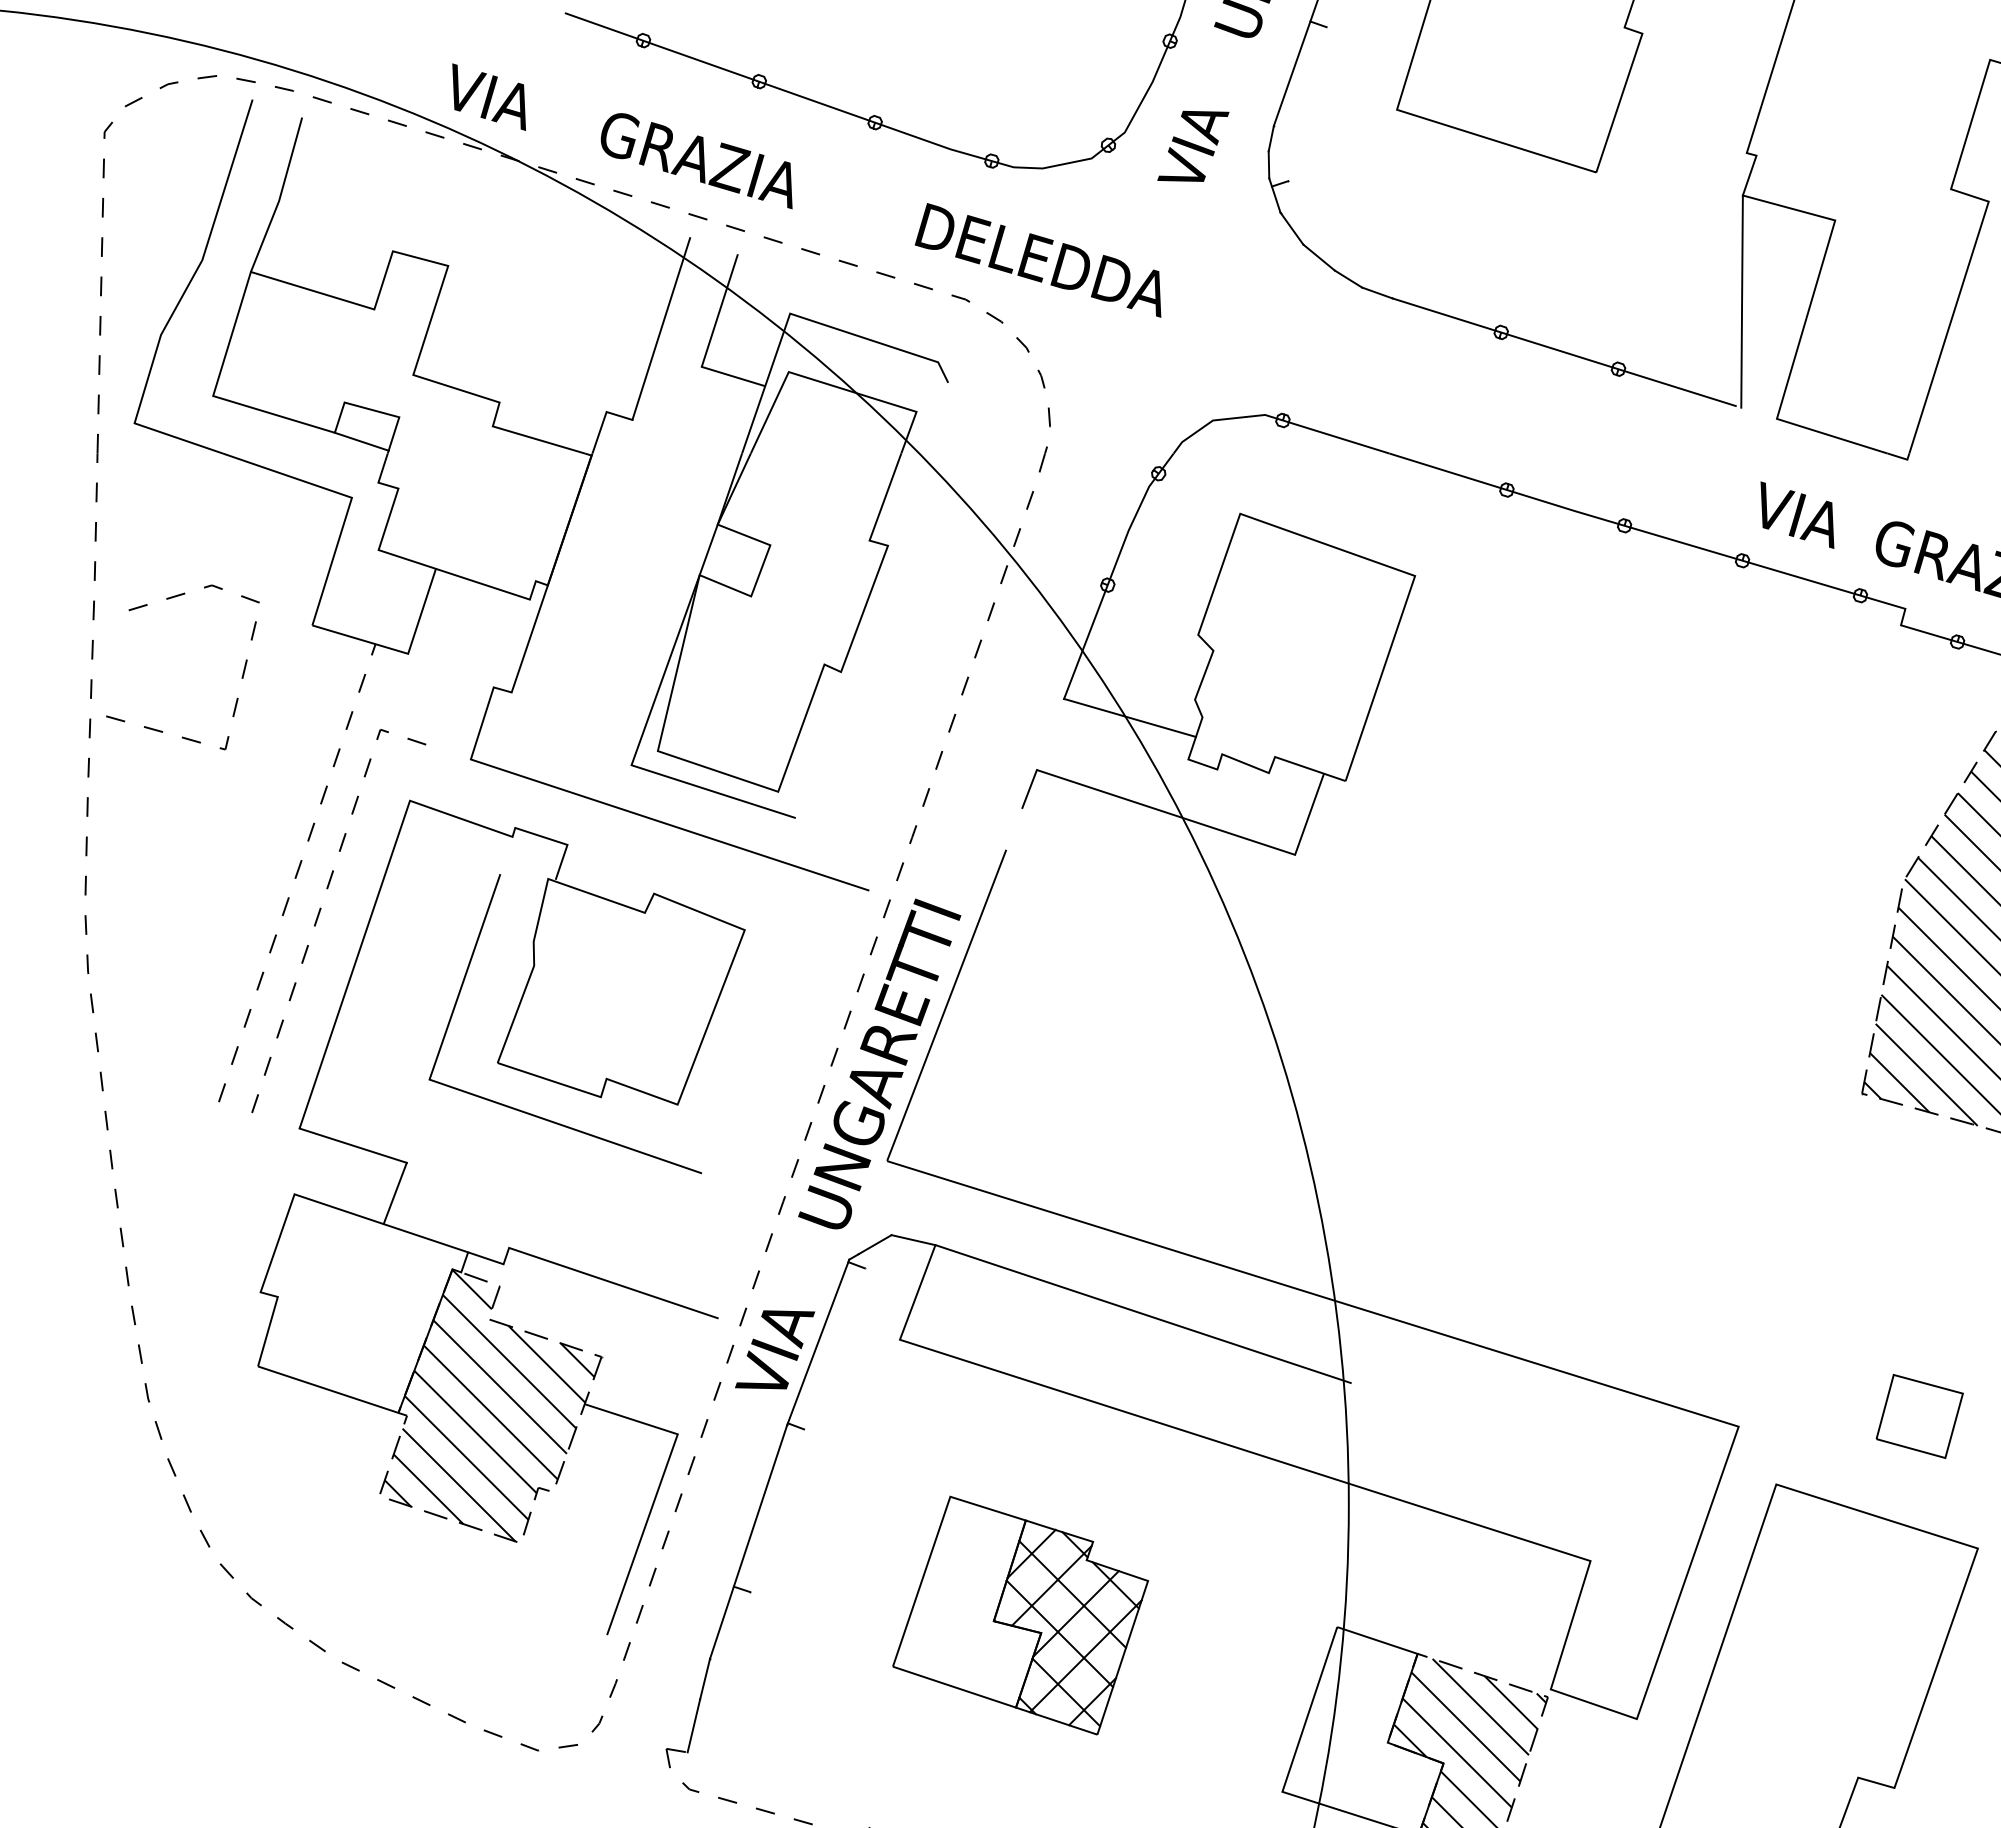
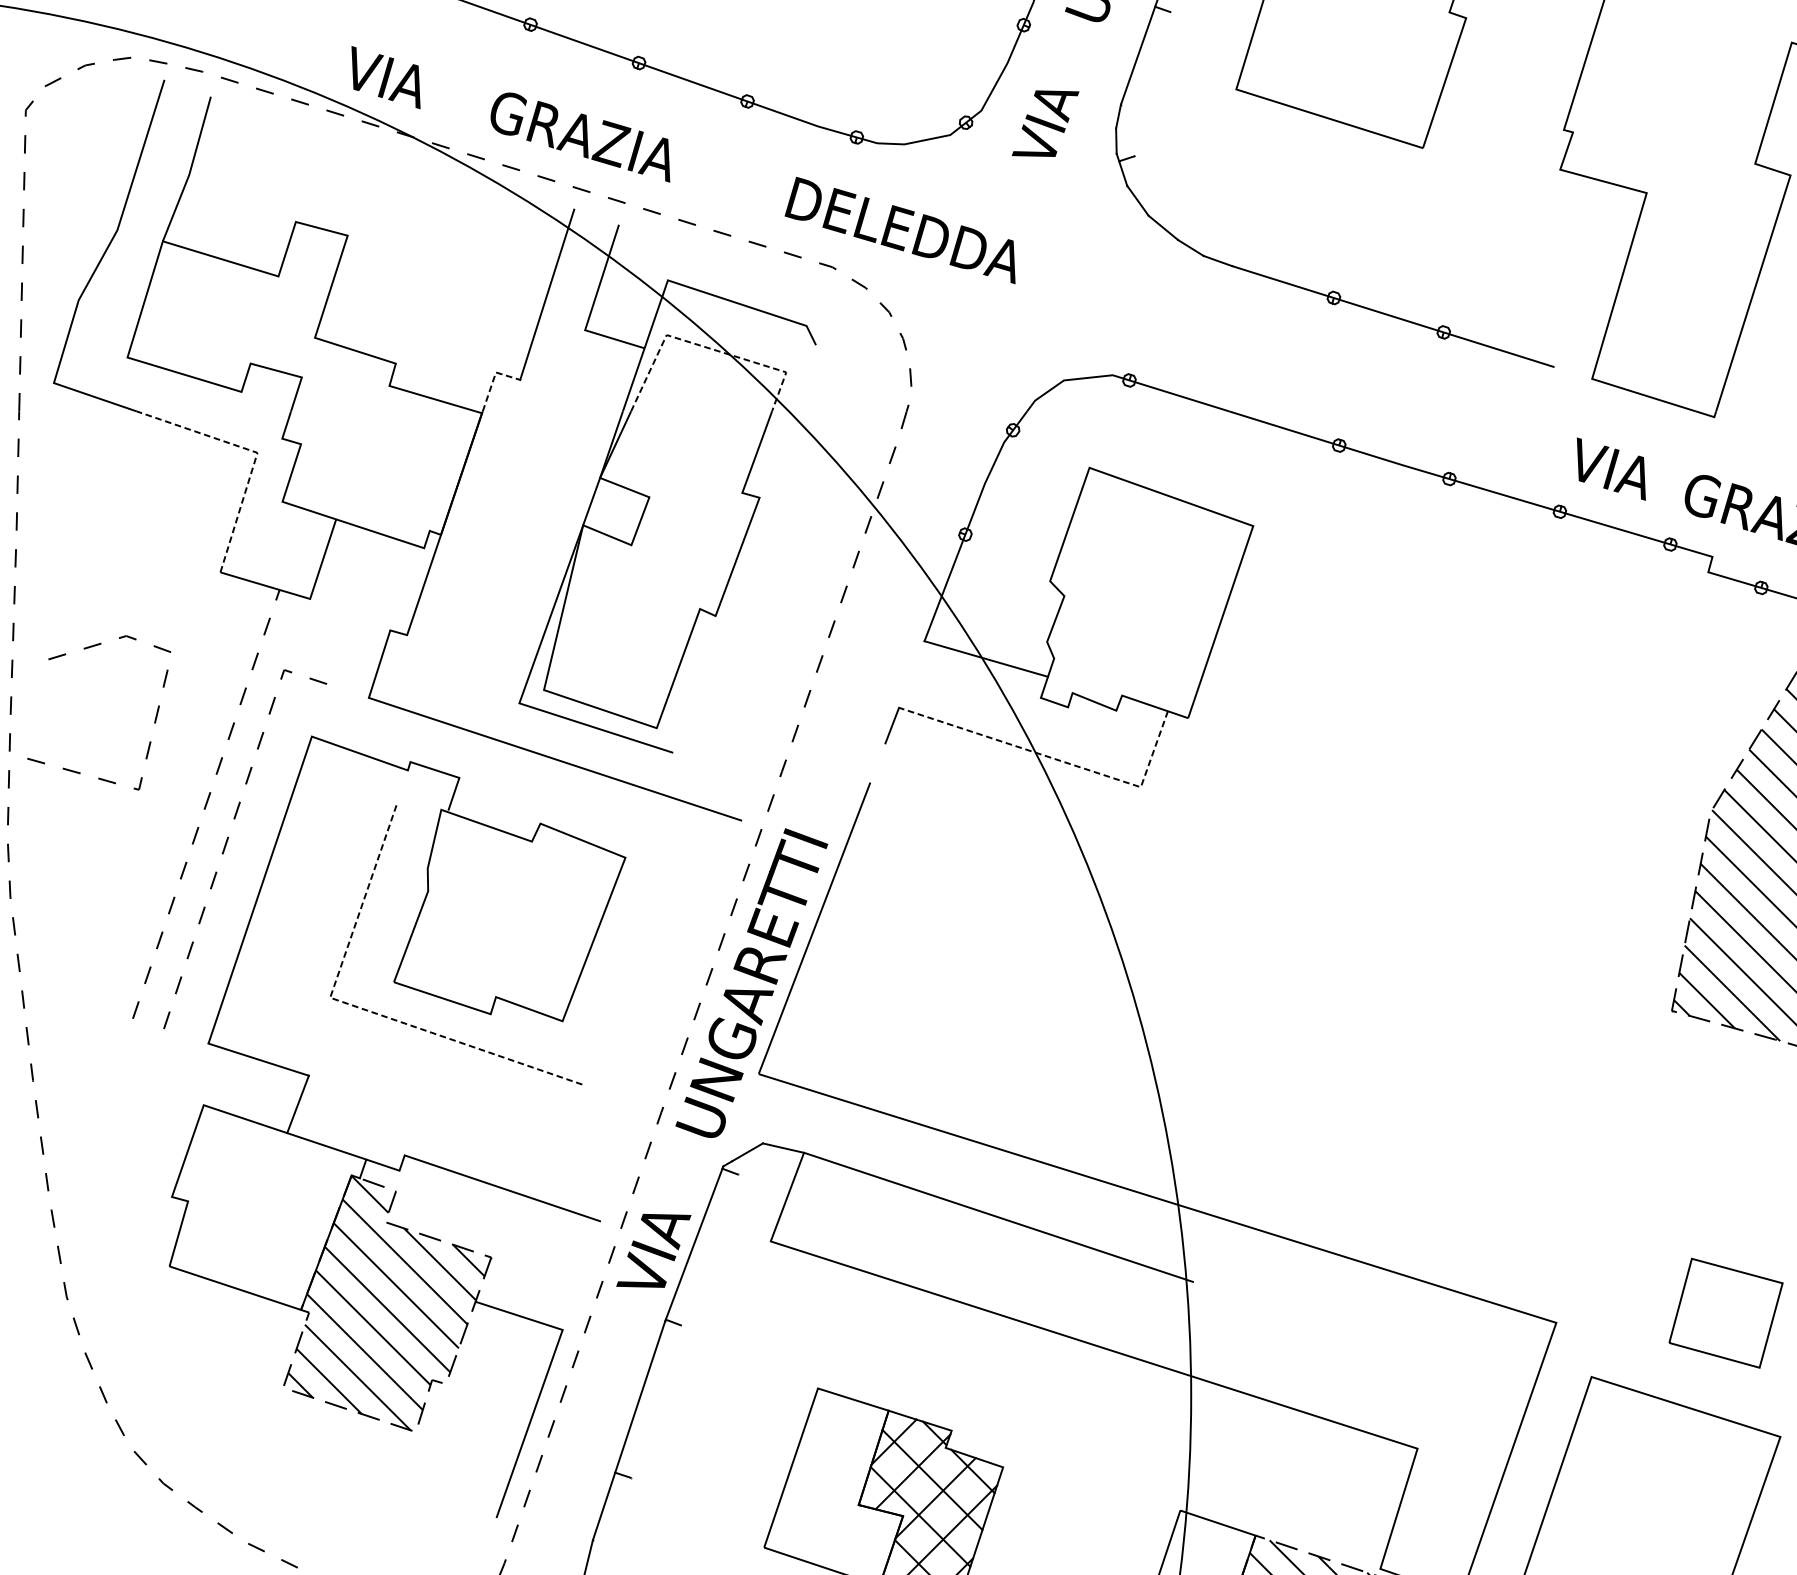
line: (1741, 301) -> (1558, 268), removed
line: (831, 385) -> (706, 347), solid -> dashed
line: (604, 418) -> (494, 378), solid -> dashed
line: (361, 441) -> (266, 400), removed
line: (351, 497) -> (257, 452), solid -> dashed
part: (241, 677) -> (154, 722), moved
line: (1207, 826) -> (1058, 760), solid -> dashed
line: (462, 1090) -> (361, 1007), solid -> dashed
part: (1919, 1416) -> (1725, 1313), size x1.4

